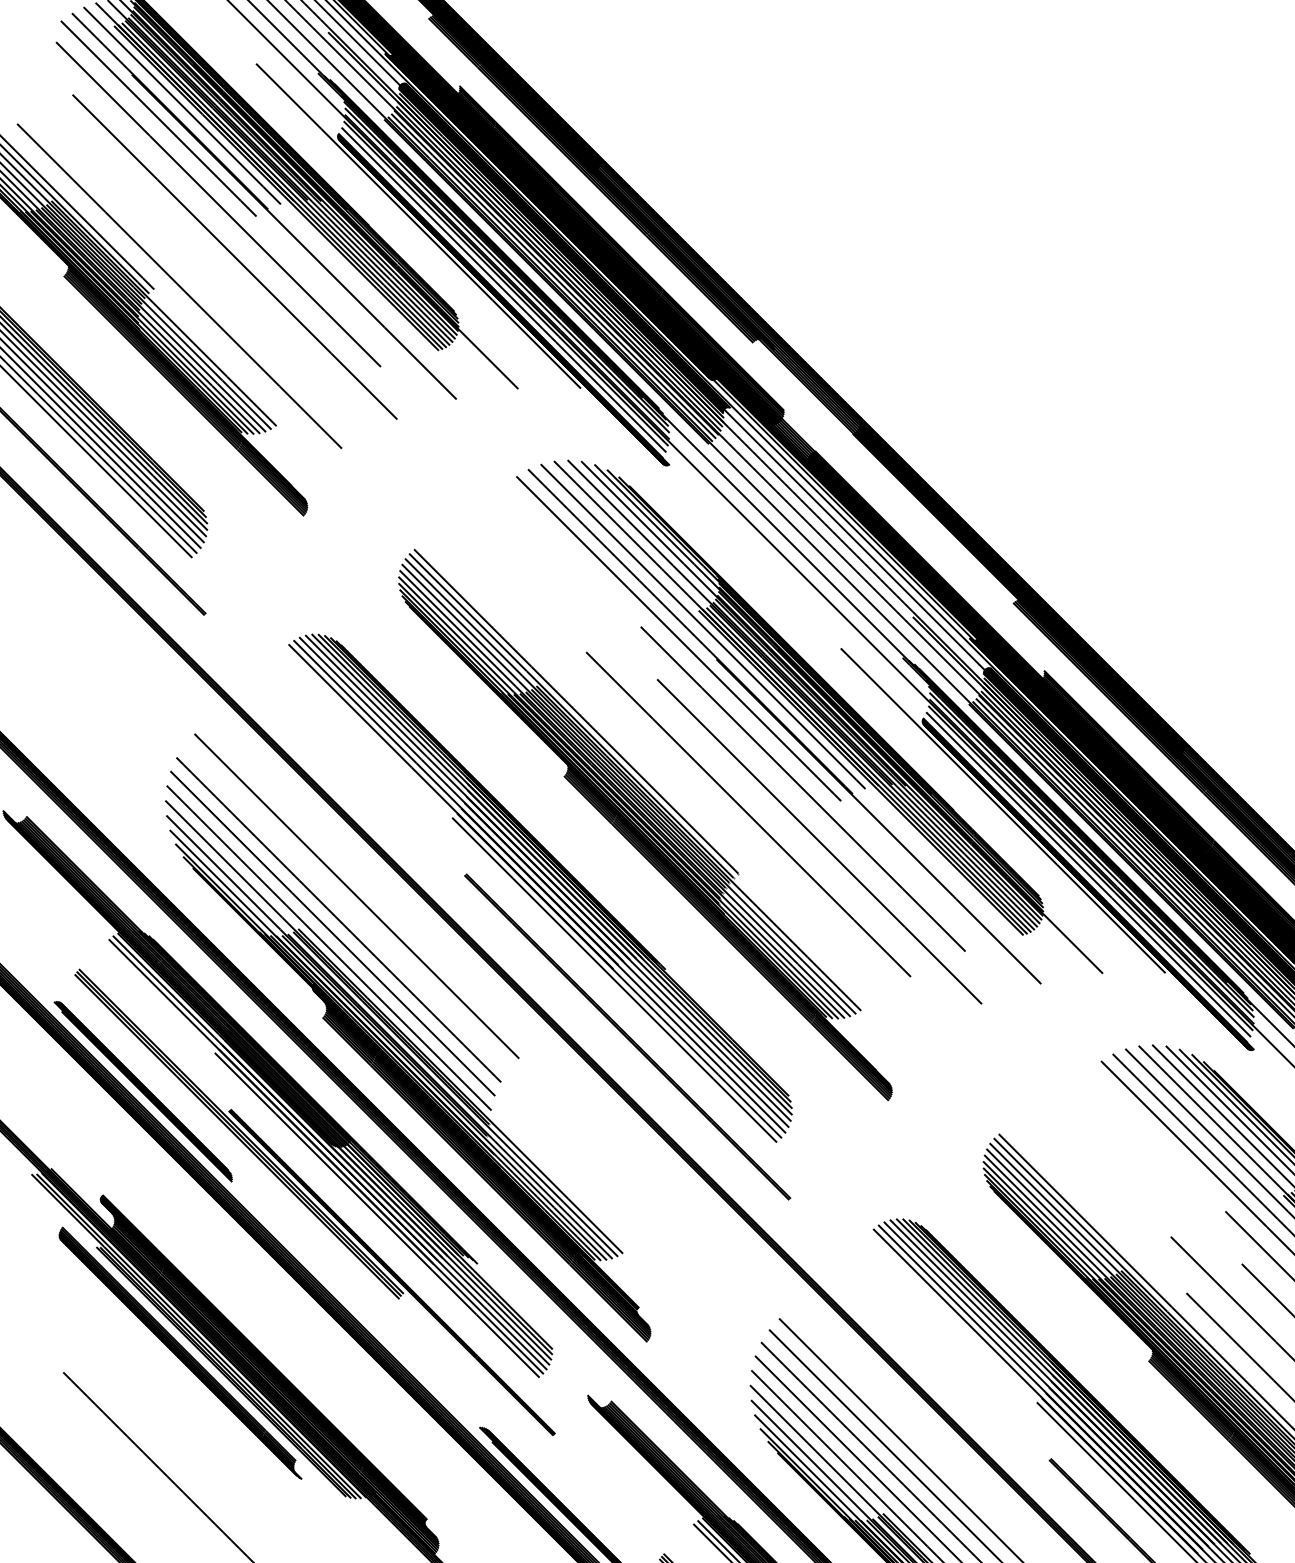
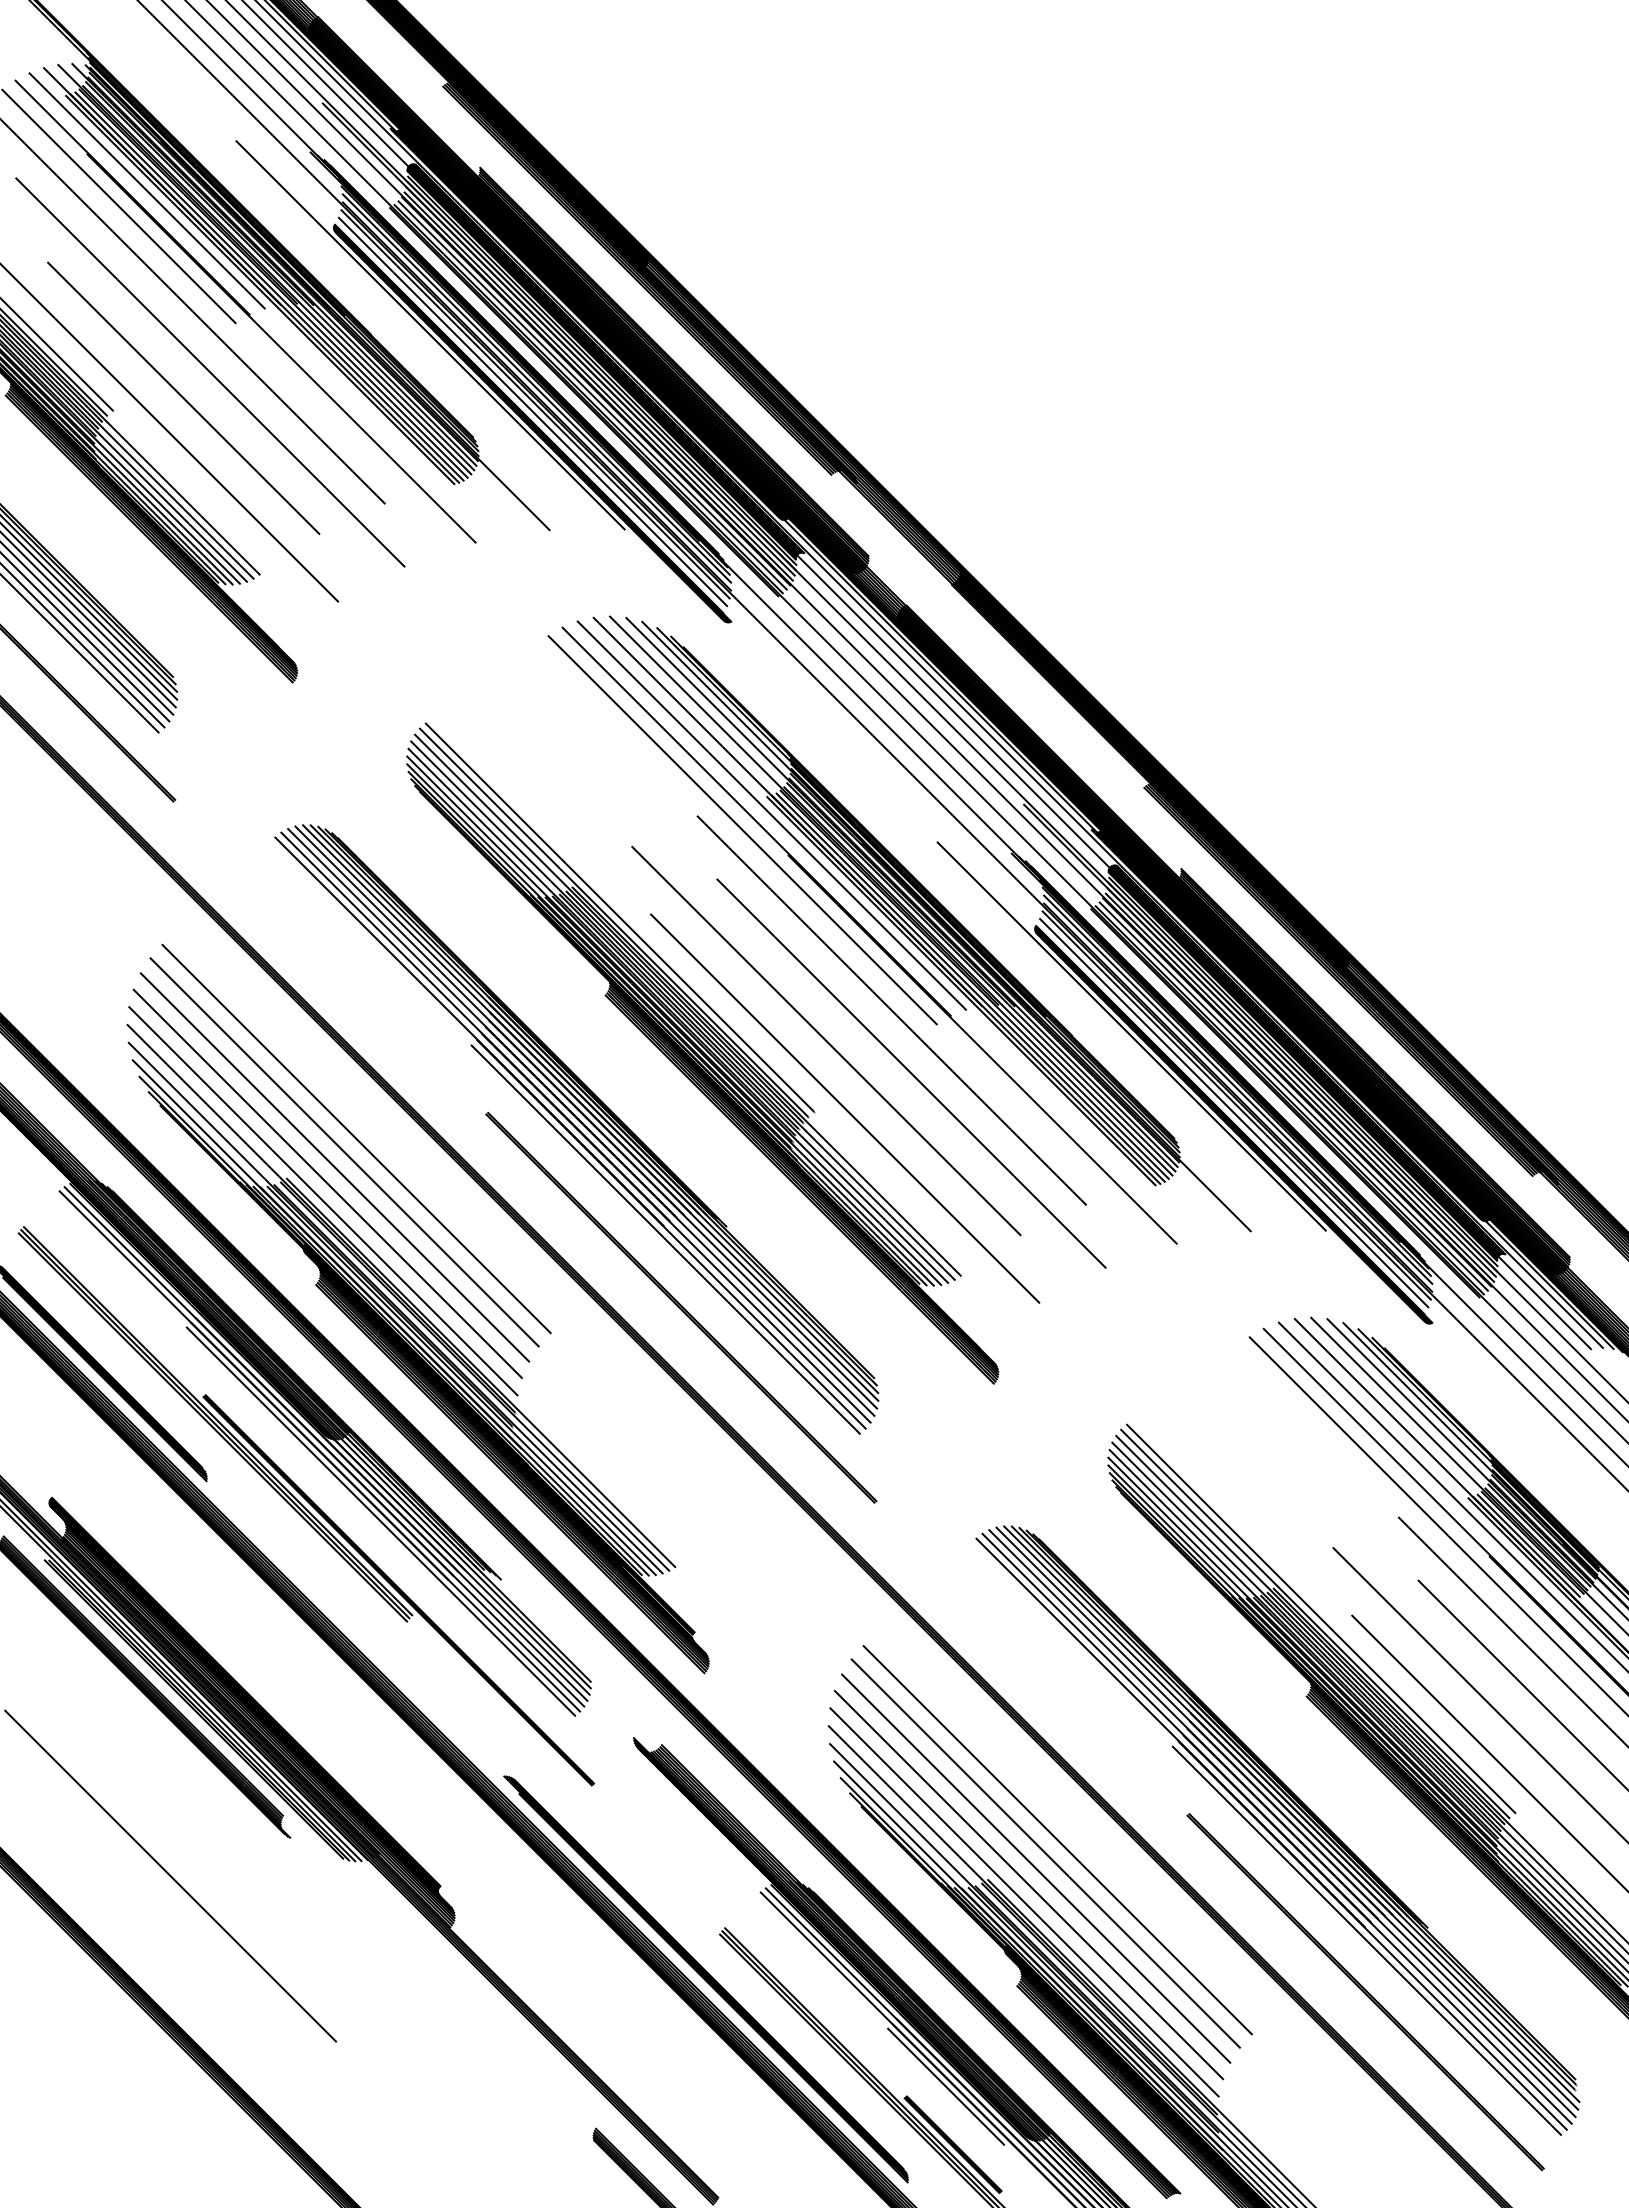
line: (212, 277) -> (183, 397), added
line: (764, 870) -> (845, 1108), added
line: (346, 907) -> (344, 1152), added

